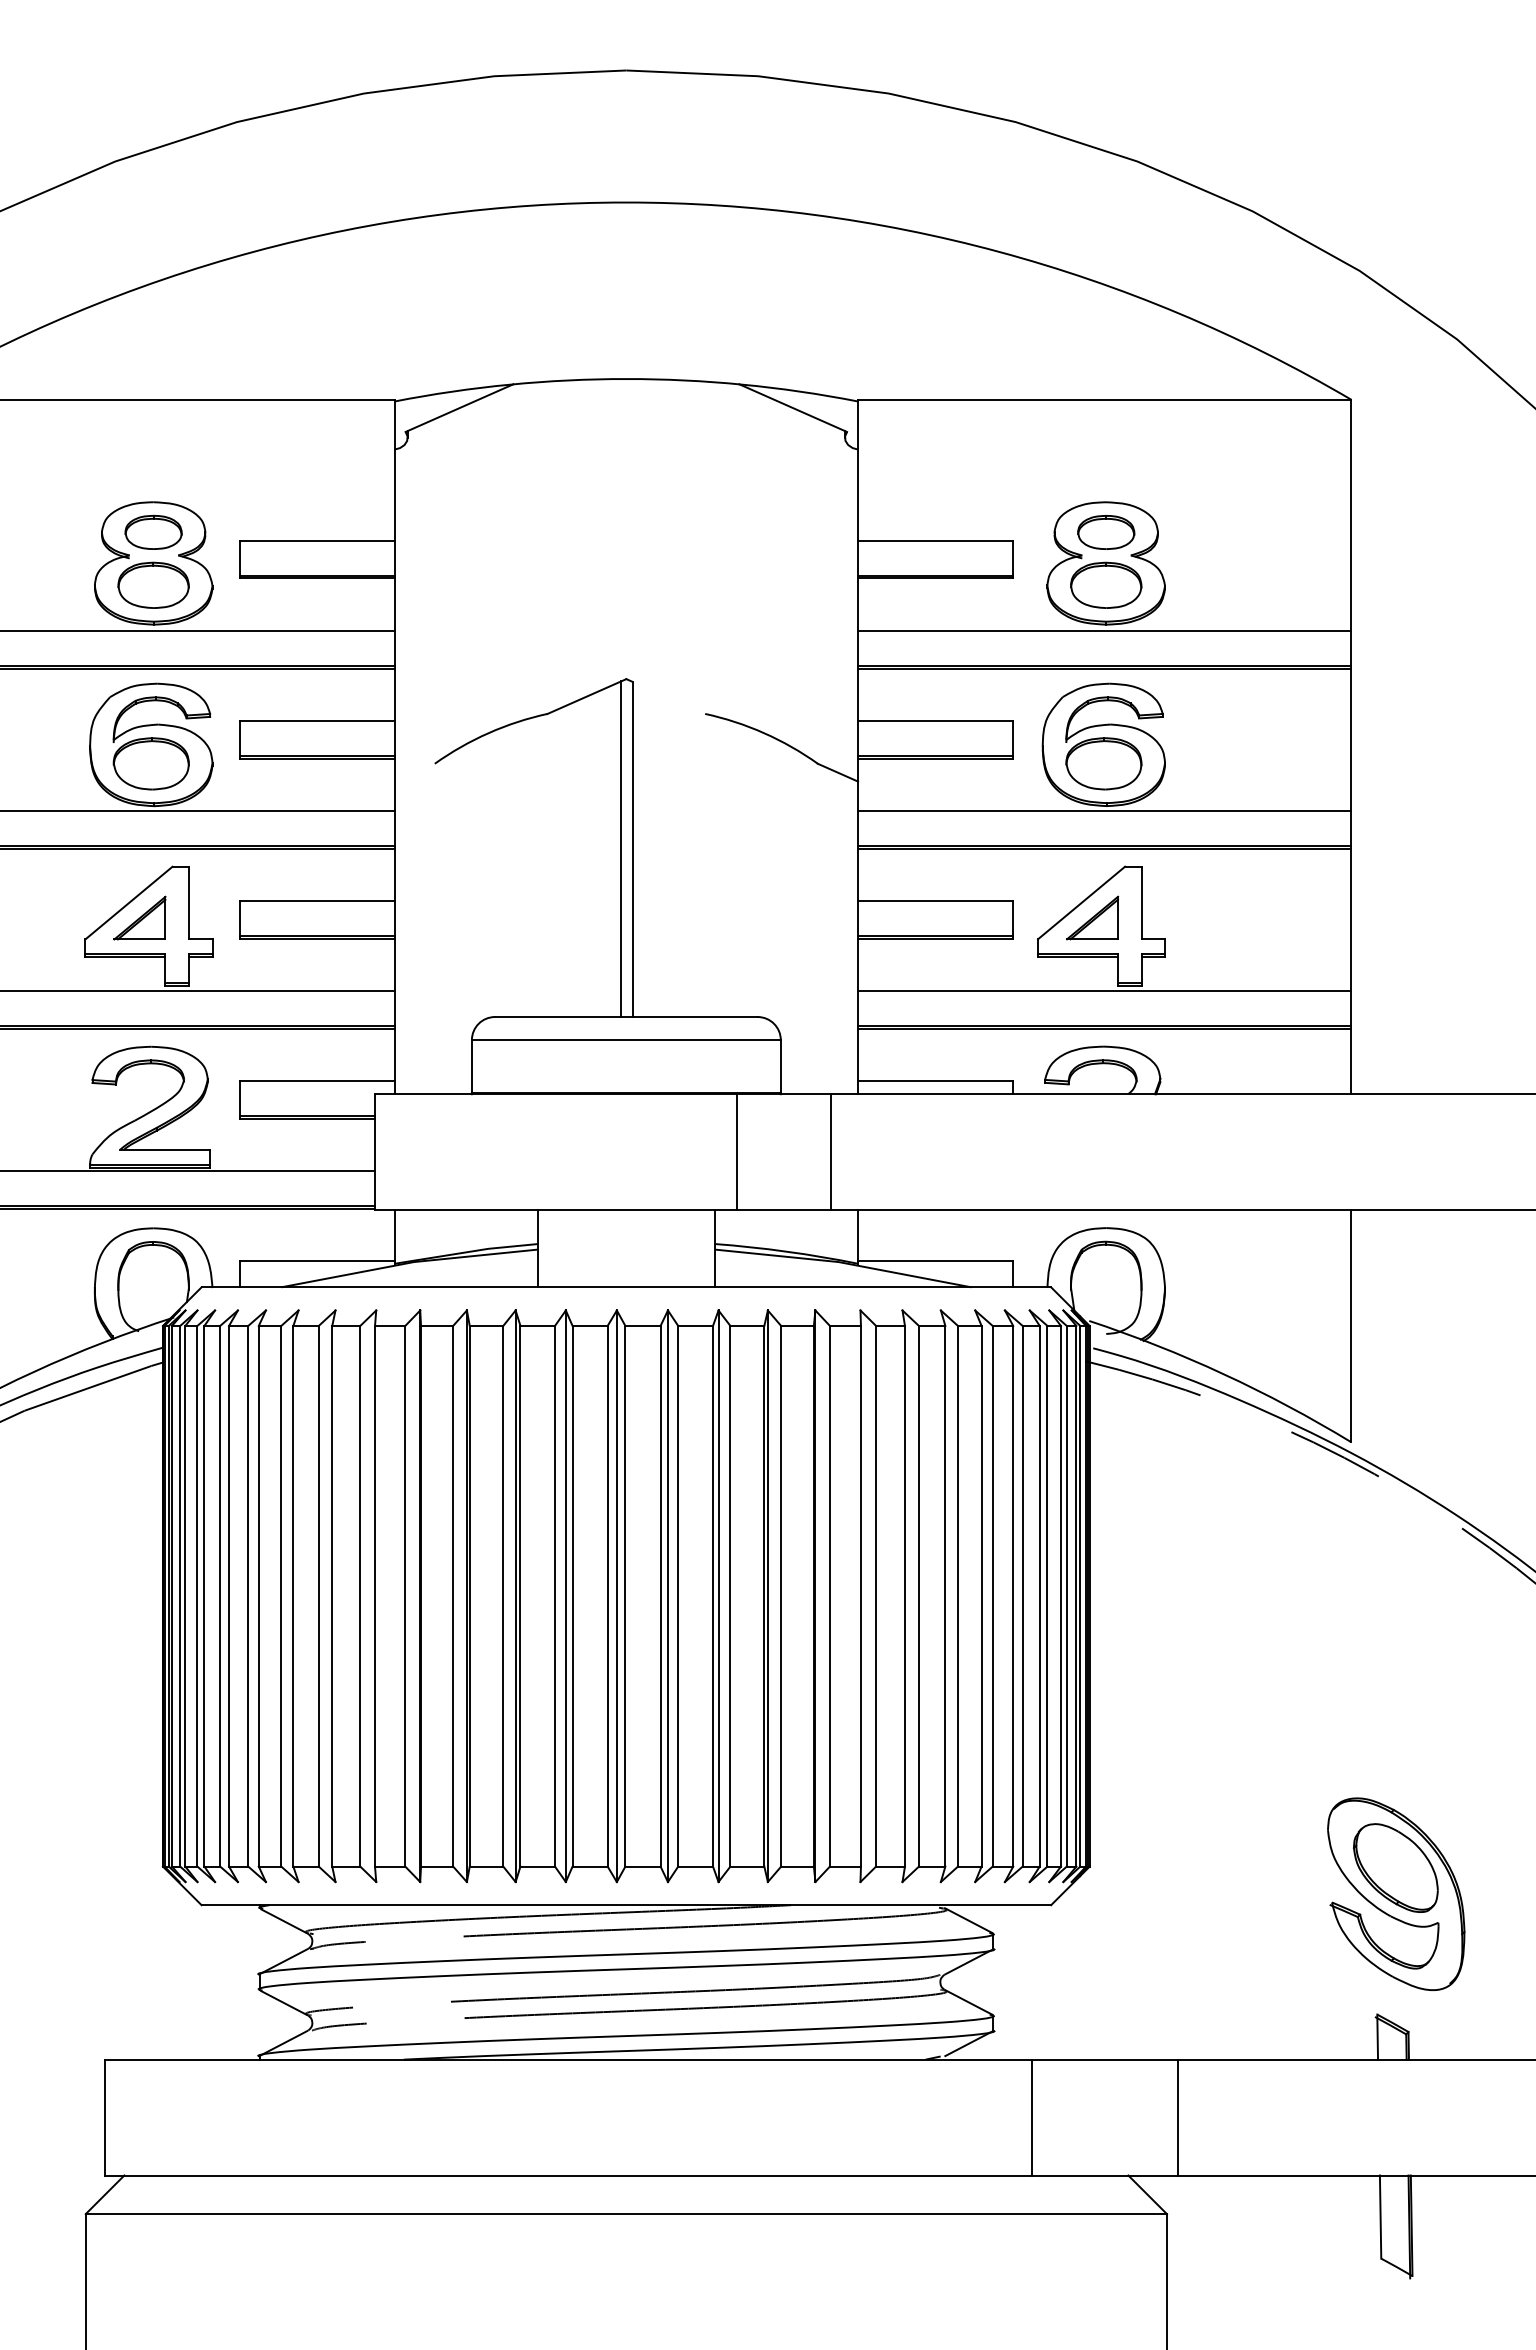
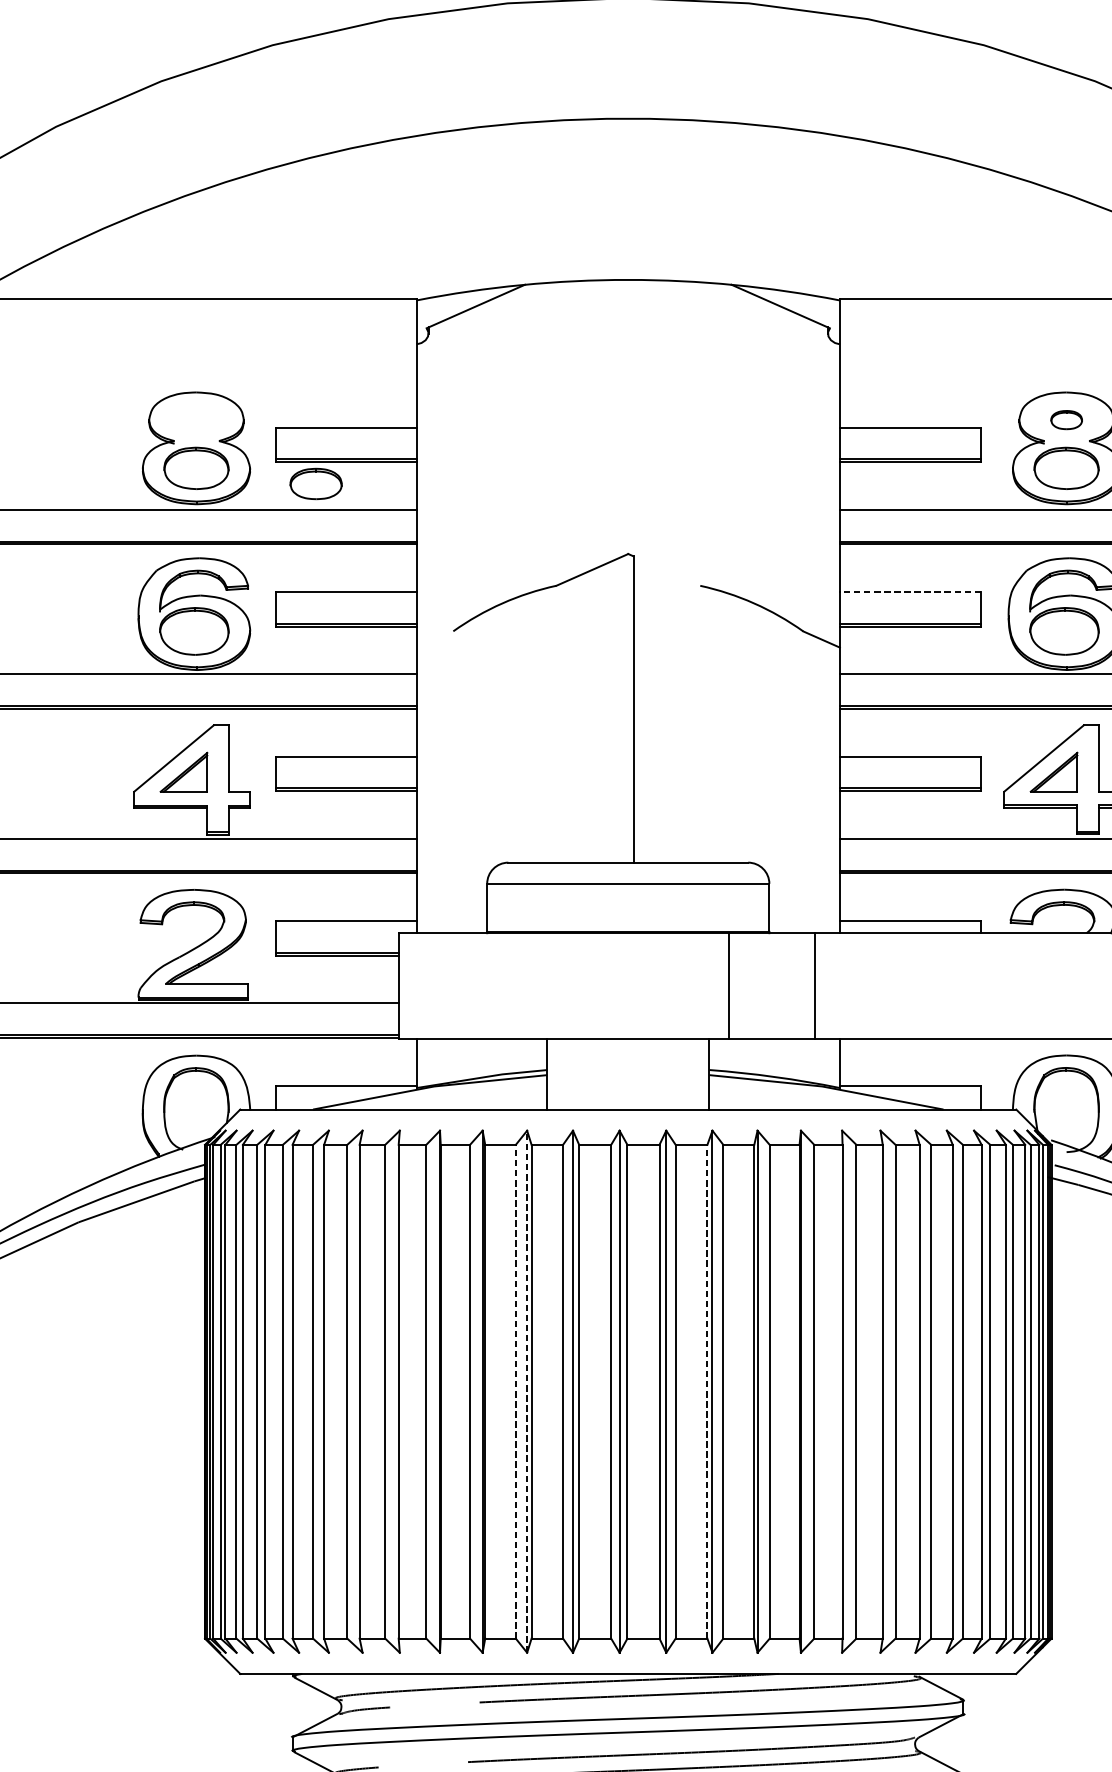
part: (153, 531) -> (316, 483), moved
part: (1106, 532) -> (1066, 420), size x0.6
line: (934, 720) -> (909, 591), solid -> dashed
line: (621, 849) -> (623, 709), removed
line: (503, 1595) -> (516, 1391), solid -> dashed
line: (713, 1595) -> (707, 1391), solid -> dashed
line: (515, 1596) -> (527, 1391), solid -> dashed

